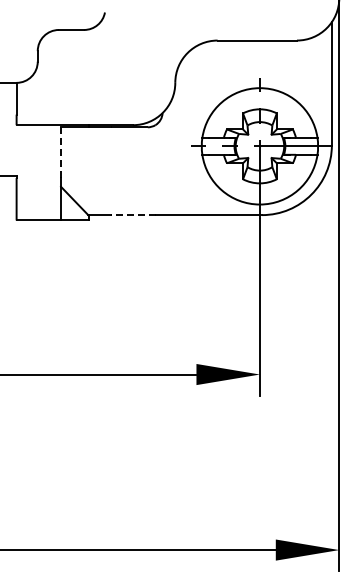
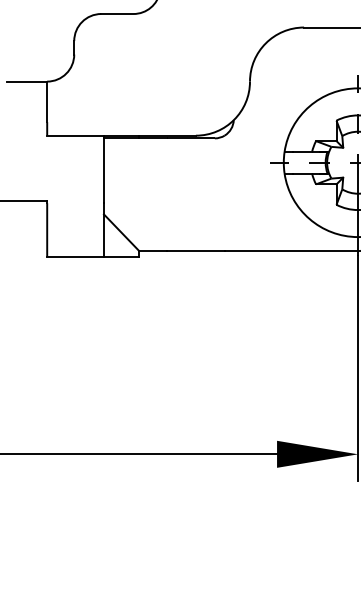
line: (61, 151) -> (104, 169), dashed -> solid
line: (132, 215) -> (195, 251), dashed -> solid

